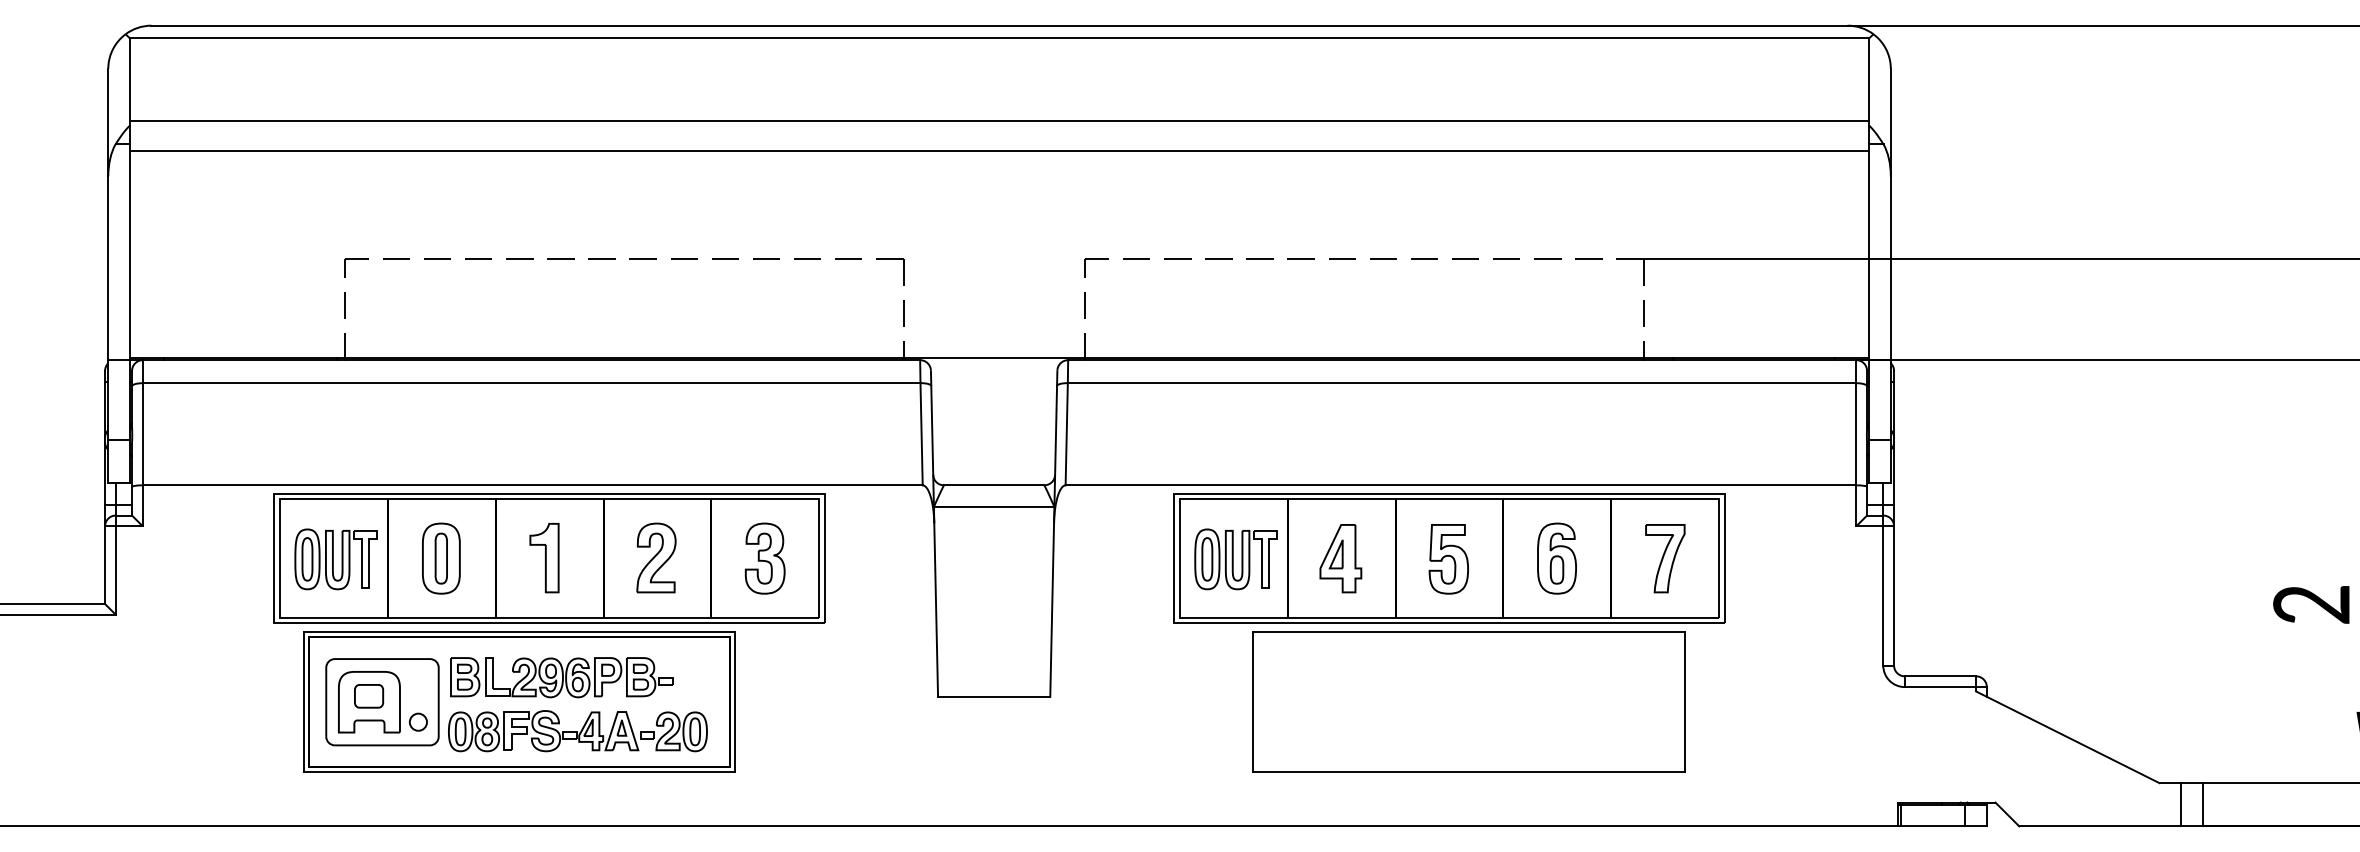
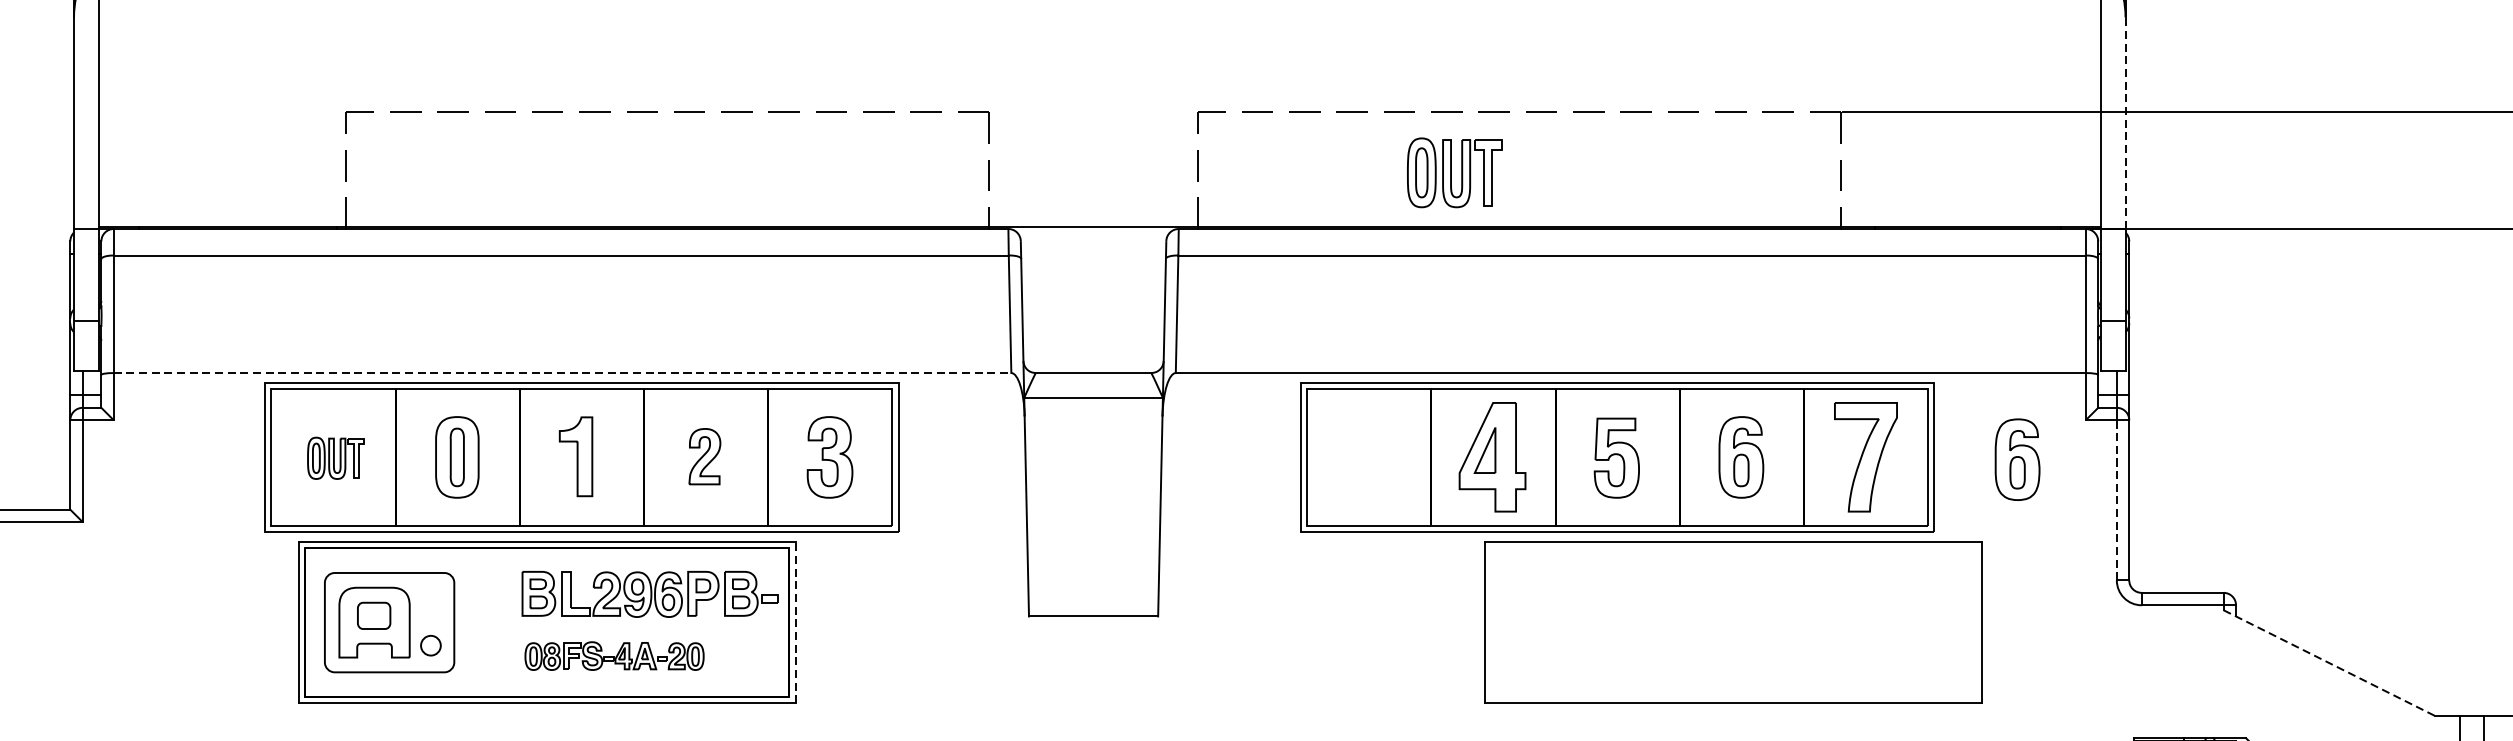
line: (1890, 268) -> (2125, 123), solid -> dashed
line: (532, 485) -> (562, 373), solid -> dashed
part: (656, 557) -> (704, 456), size x0.7
part: (1340, 558) -> (1492, 457), size x1.4
part: (1665, 558) -> (1866, 457), size x1.4
part: (335, 559) -> (335, 458), size x0.6
part: (1235, 559) -> (1454, 172), moved
part: (1796, 560) -> (2016, 459), added
line: (1883, 595) -> (2117, 499), solid -> dashed
part: (561, 677) -> (649, 594), moved
line: (735, 701) -> (795, 621), solid -> dashed
part: (1468, 701) -> (1732, 621), moved
part: (577, 731) -> (614, 656), size x0.6
line: (2067, 737) -> (2328, 663), solid -> dashed

